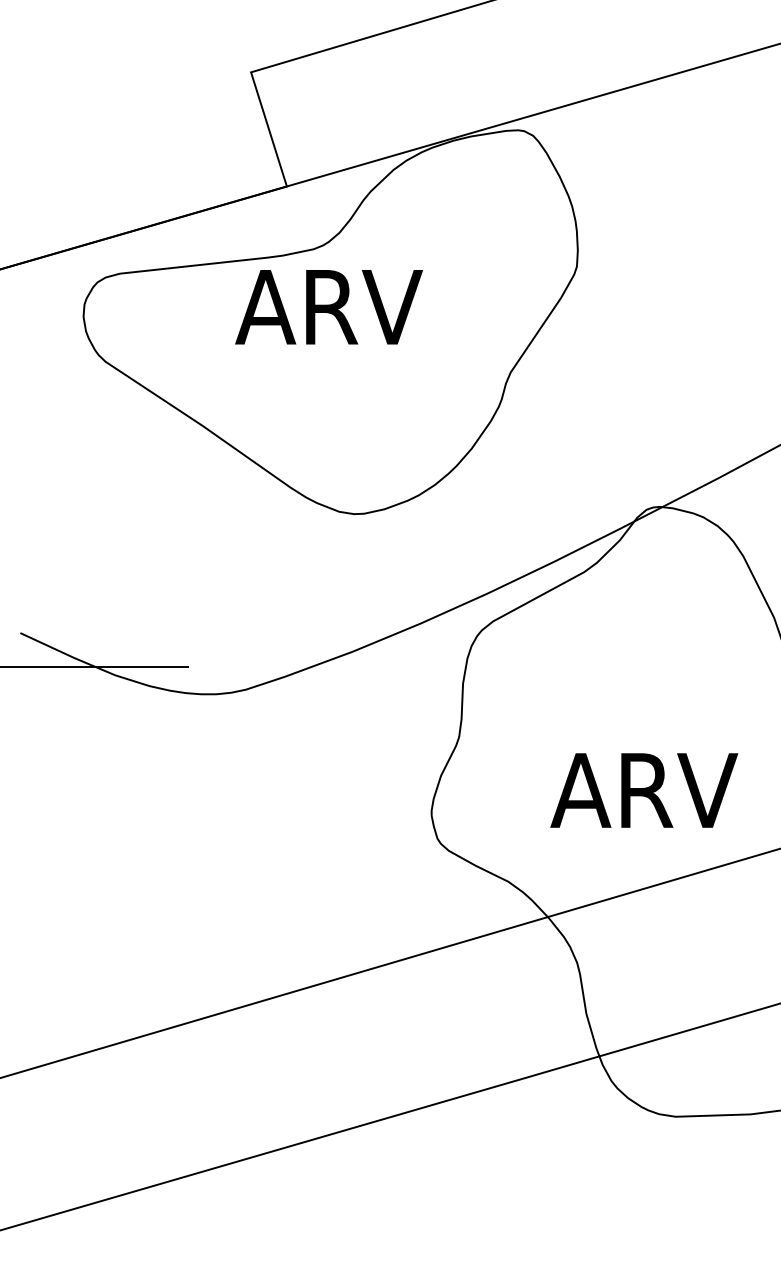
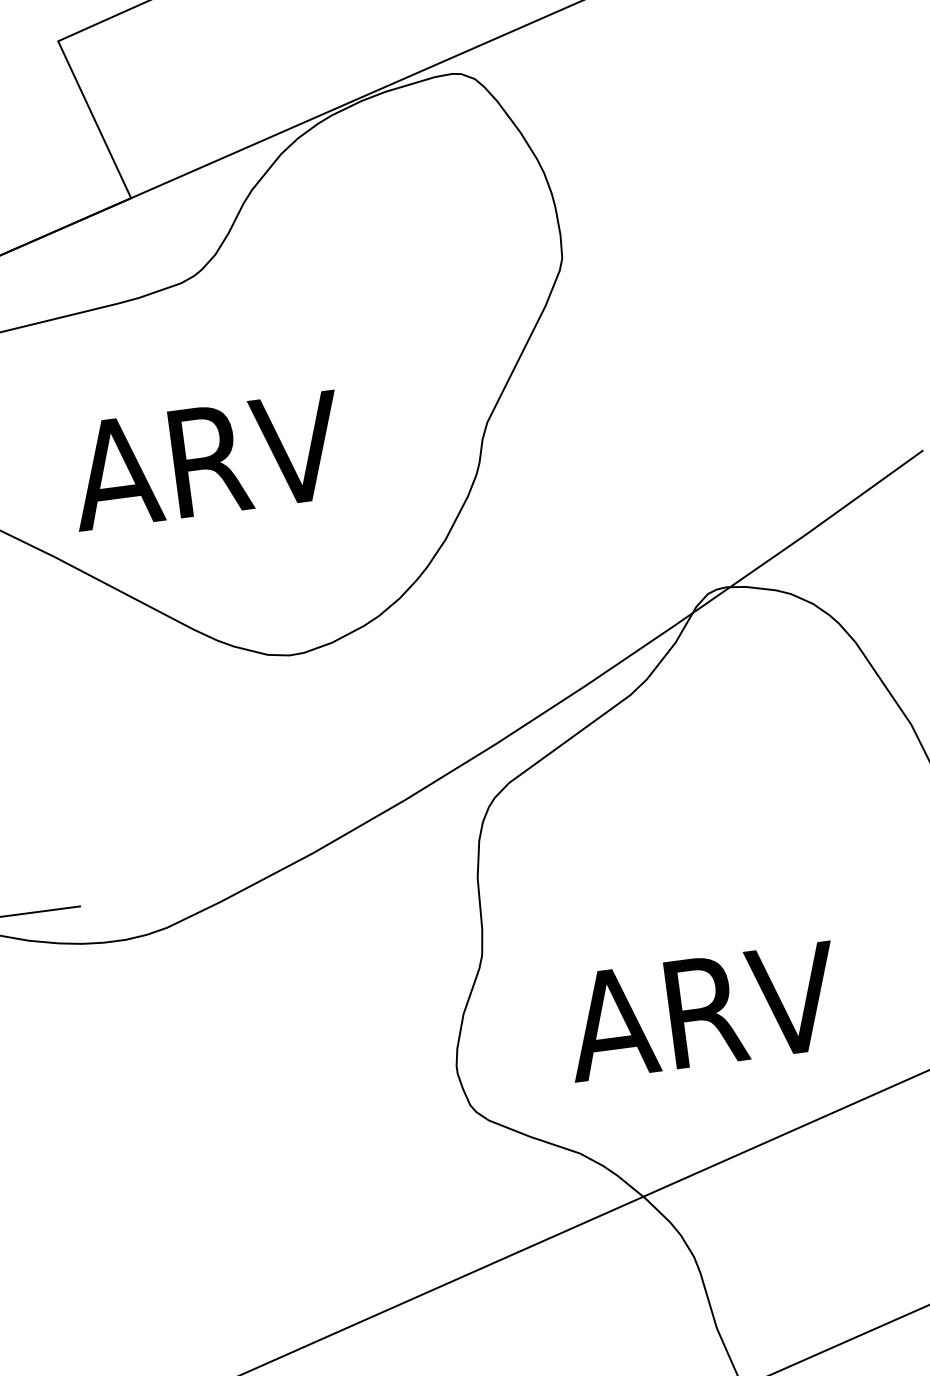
text: (328, 307) -> (206, 461), moved
text: (644, 790) -> (703, 1011), moved

